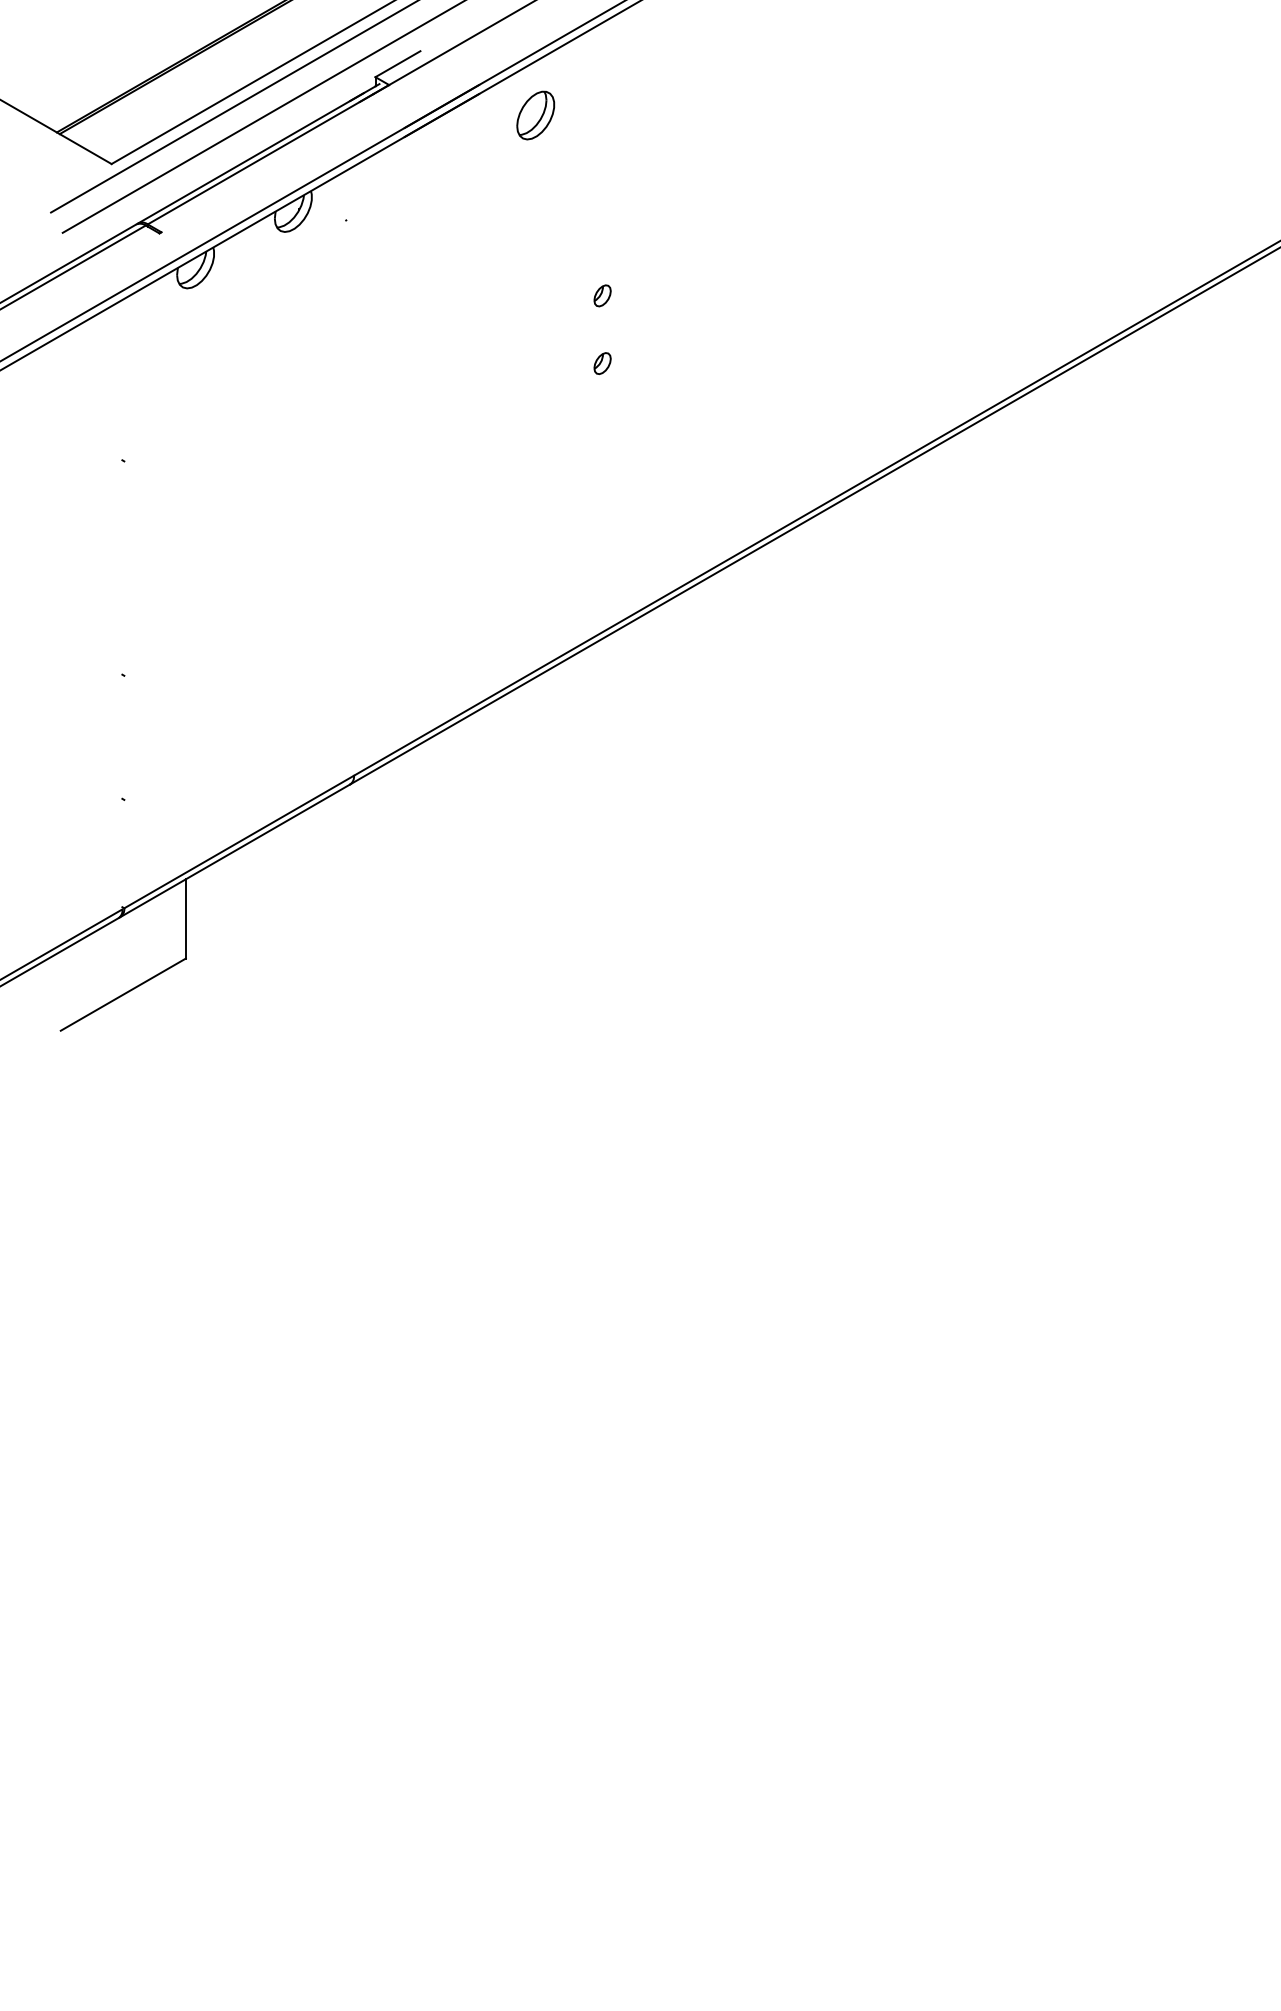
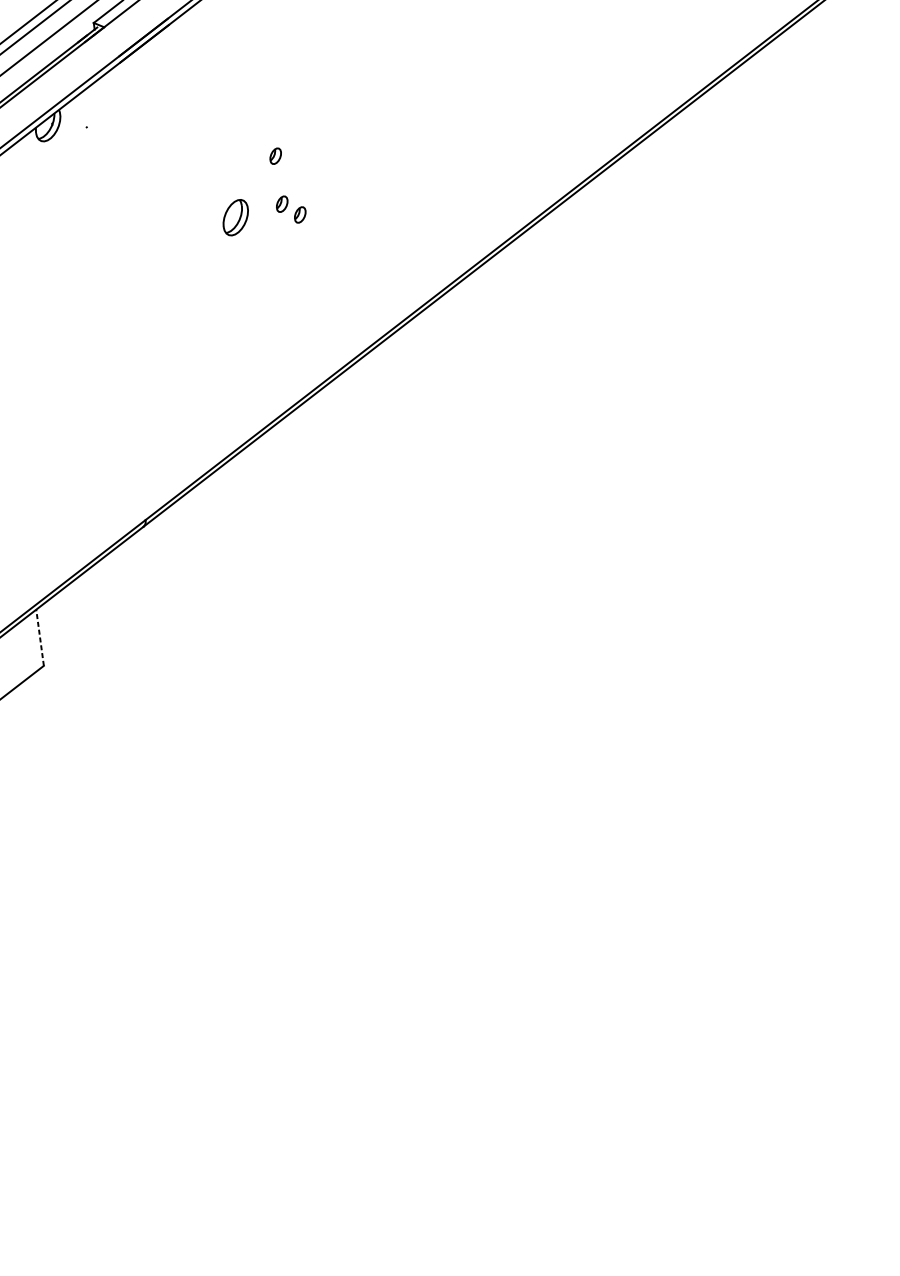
part: (535, 115) -> (235, 217), moved
part: (625, 381) -> (300, 214), added
line: (185, 918) -> (39, 637), solid -> dashed

